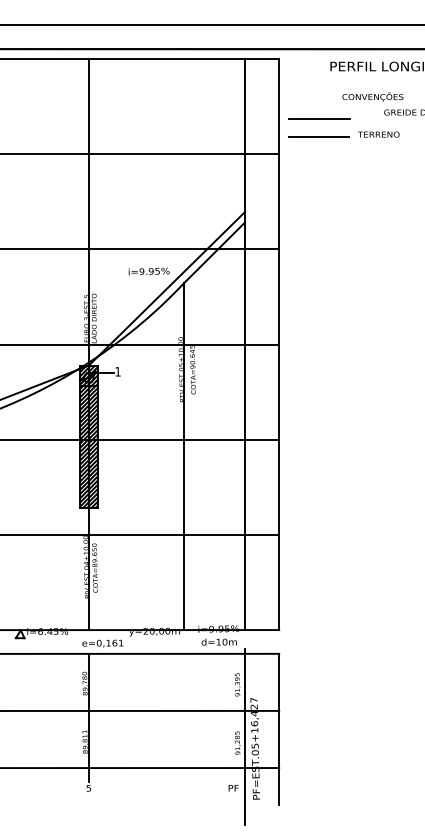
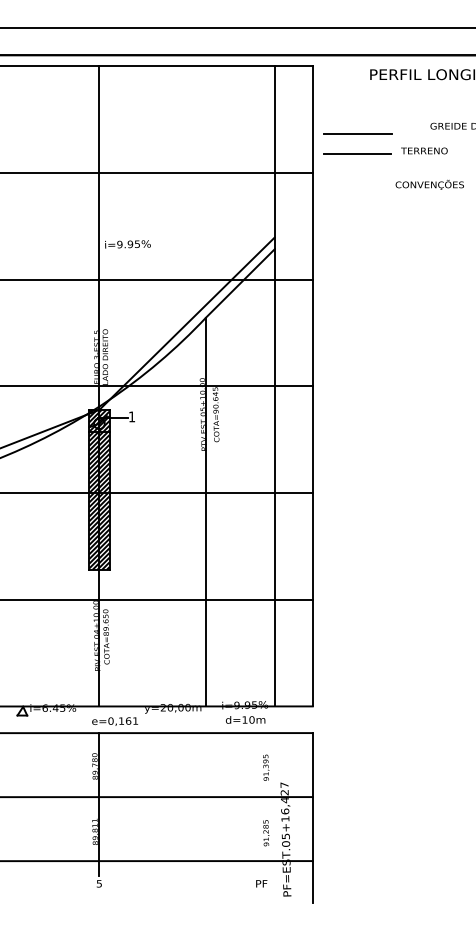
text: (372, 96) -> (429, 184), moved
text: (148, 271) -> (127, 244), moved
line: (245, 736) -> (274, 825), removed

